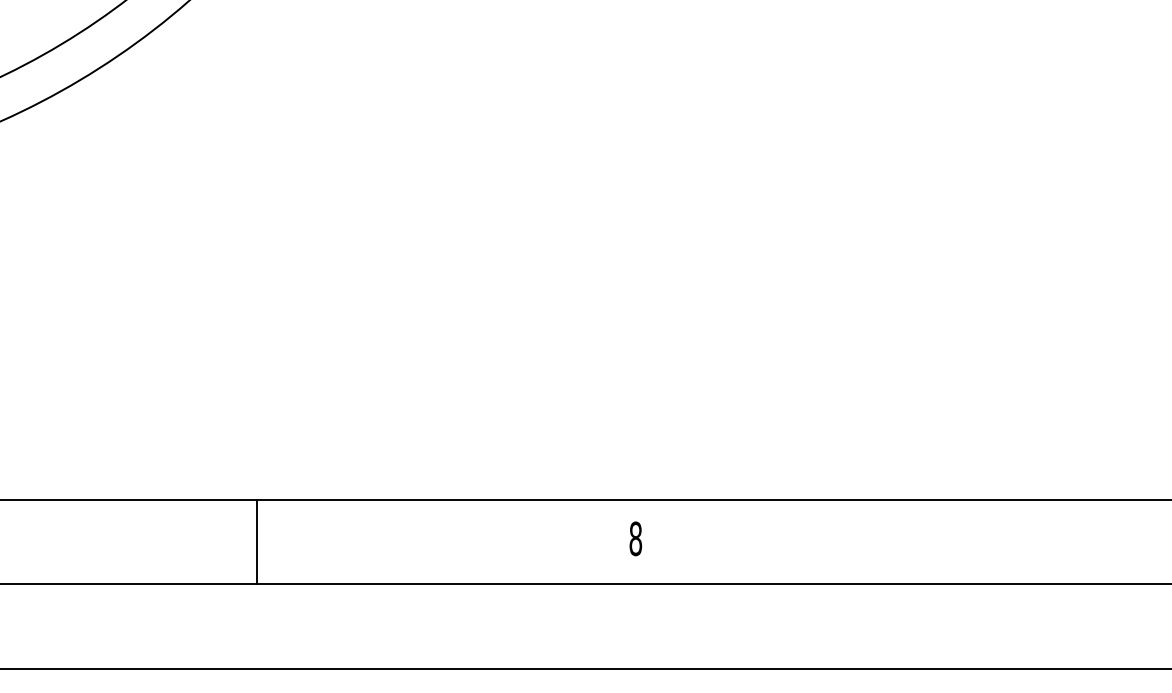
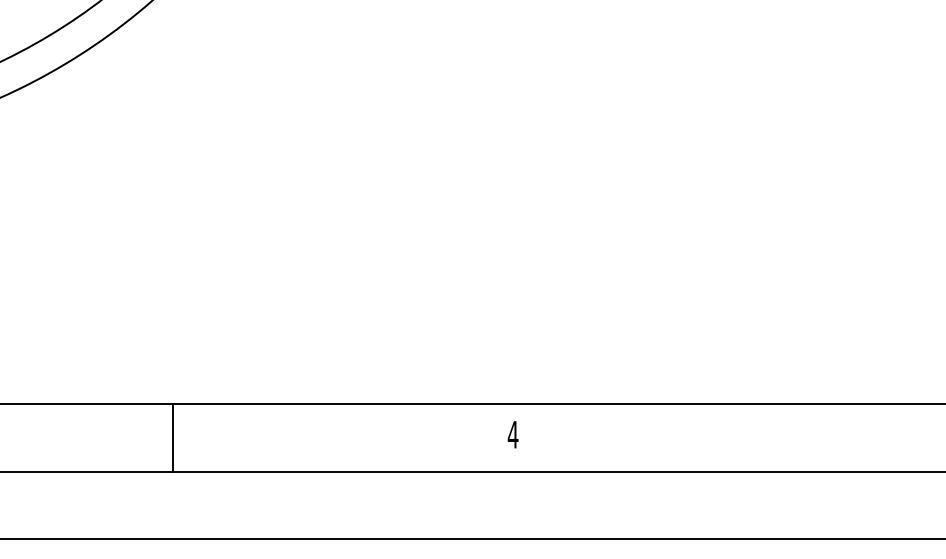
text: (635, 538) -> (512, 434), 8 -> 4
line: (257, 542) -> (173, 437), moved

